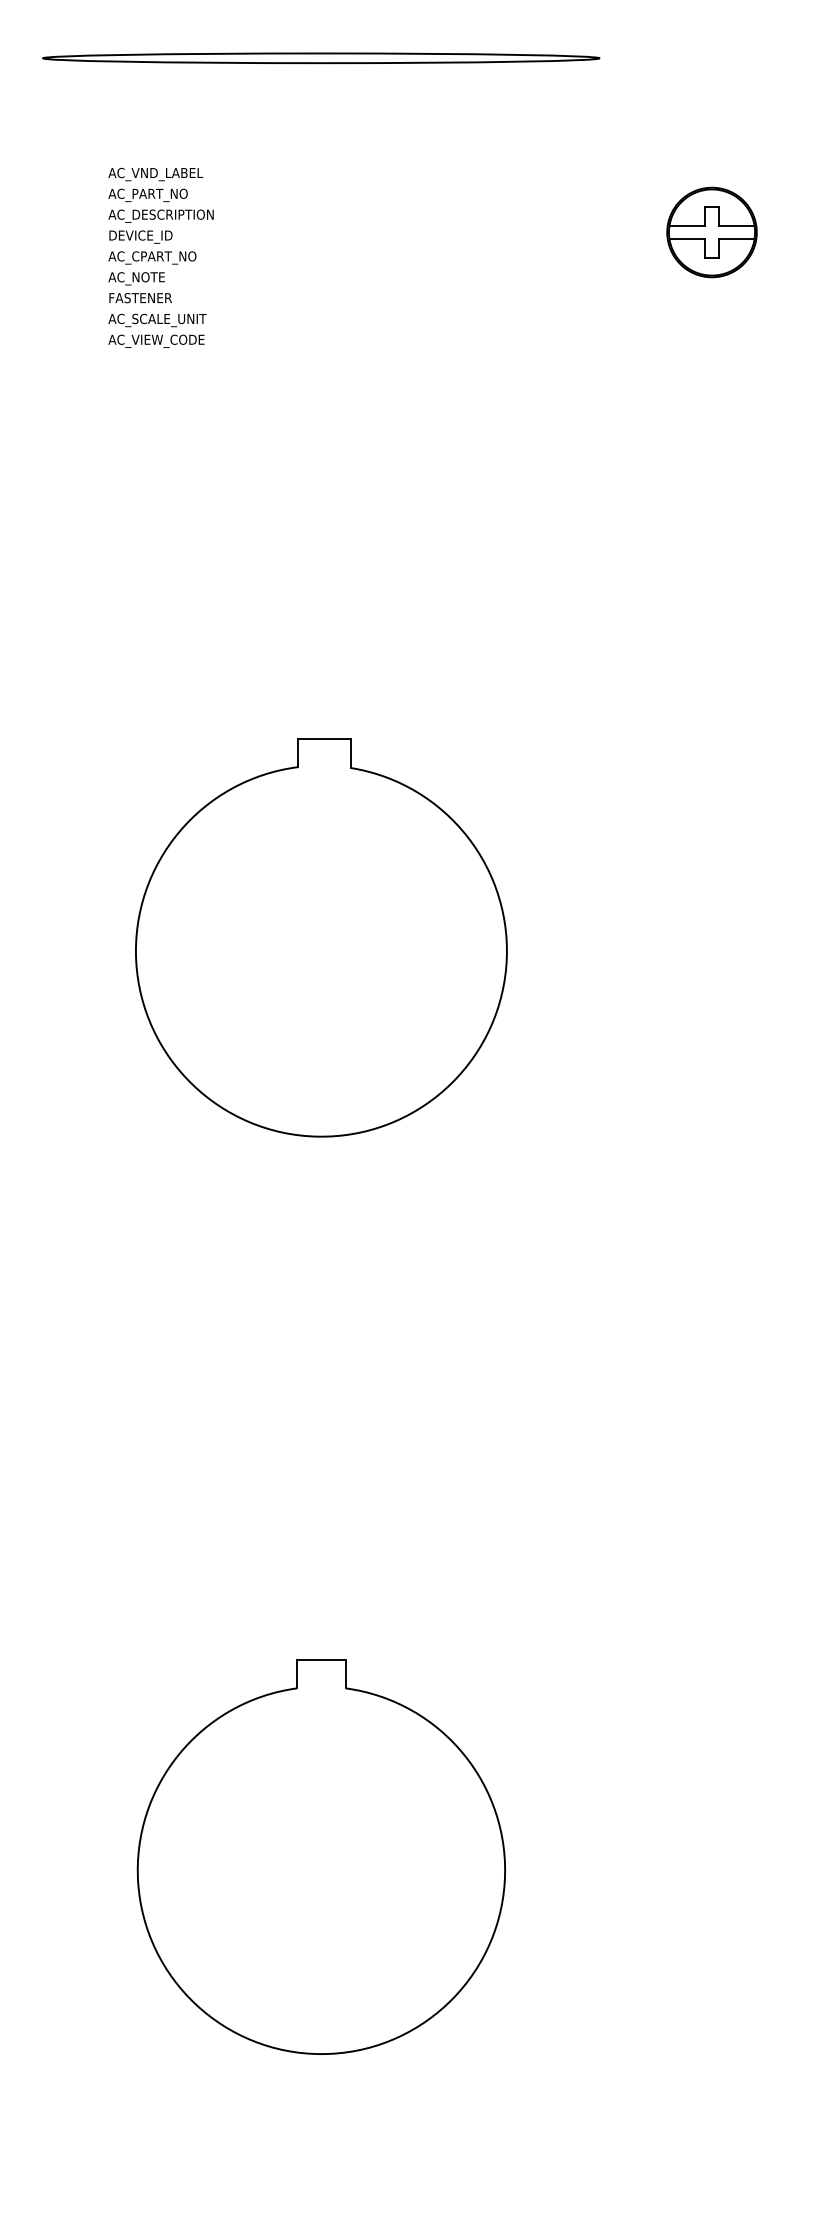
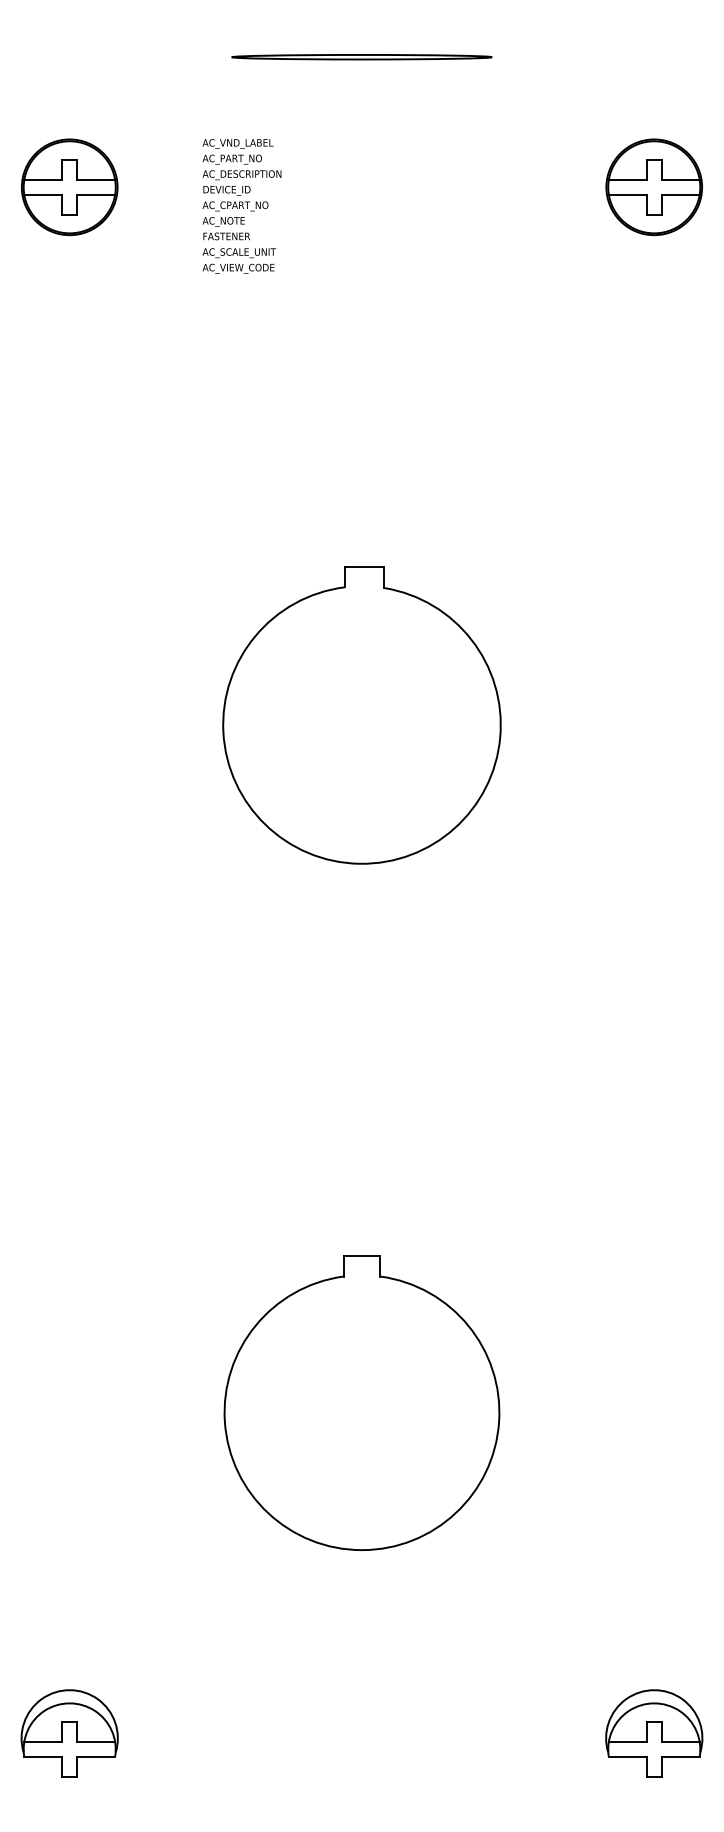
circle: (320, 58) -> (361, 57), size x0.62
part: (711, 232) -> (653, 187), size x1.43

